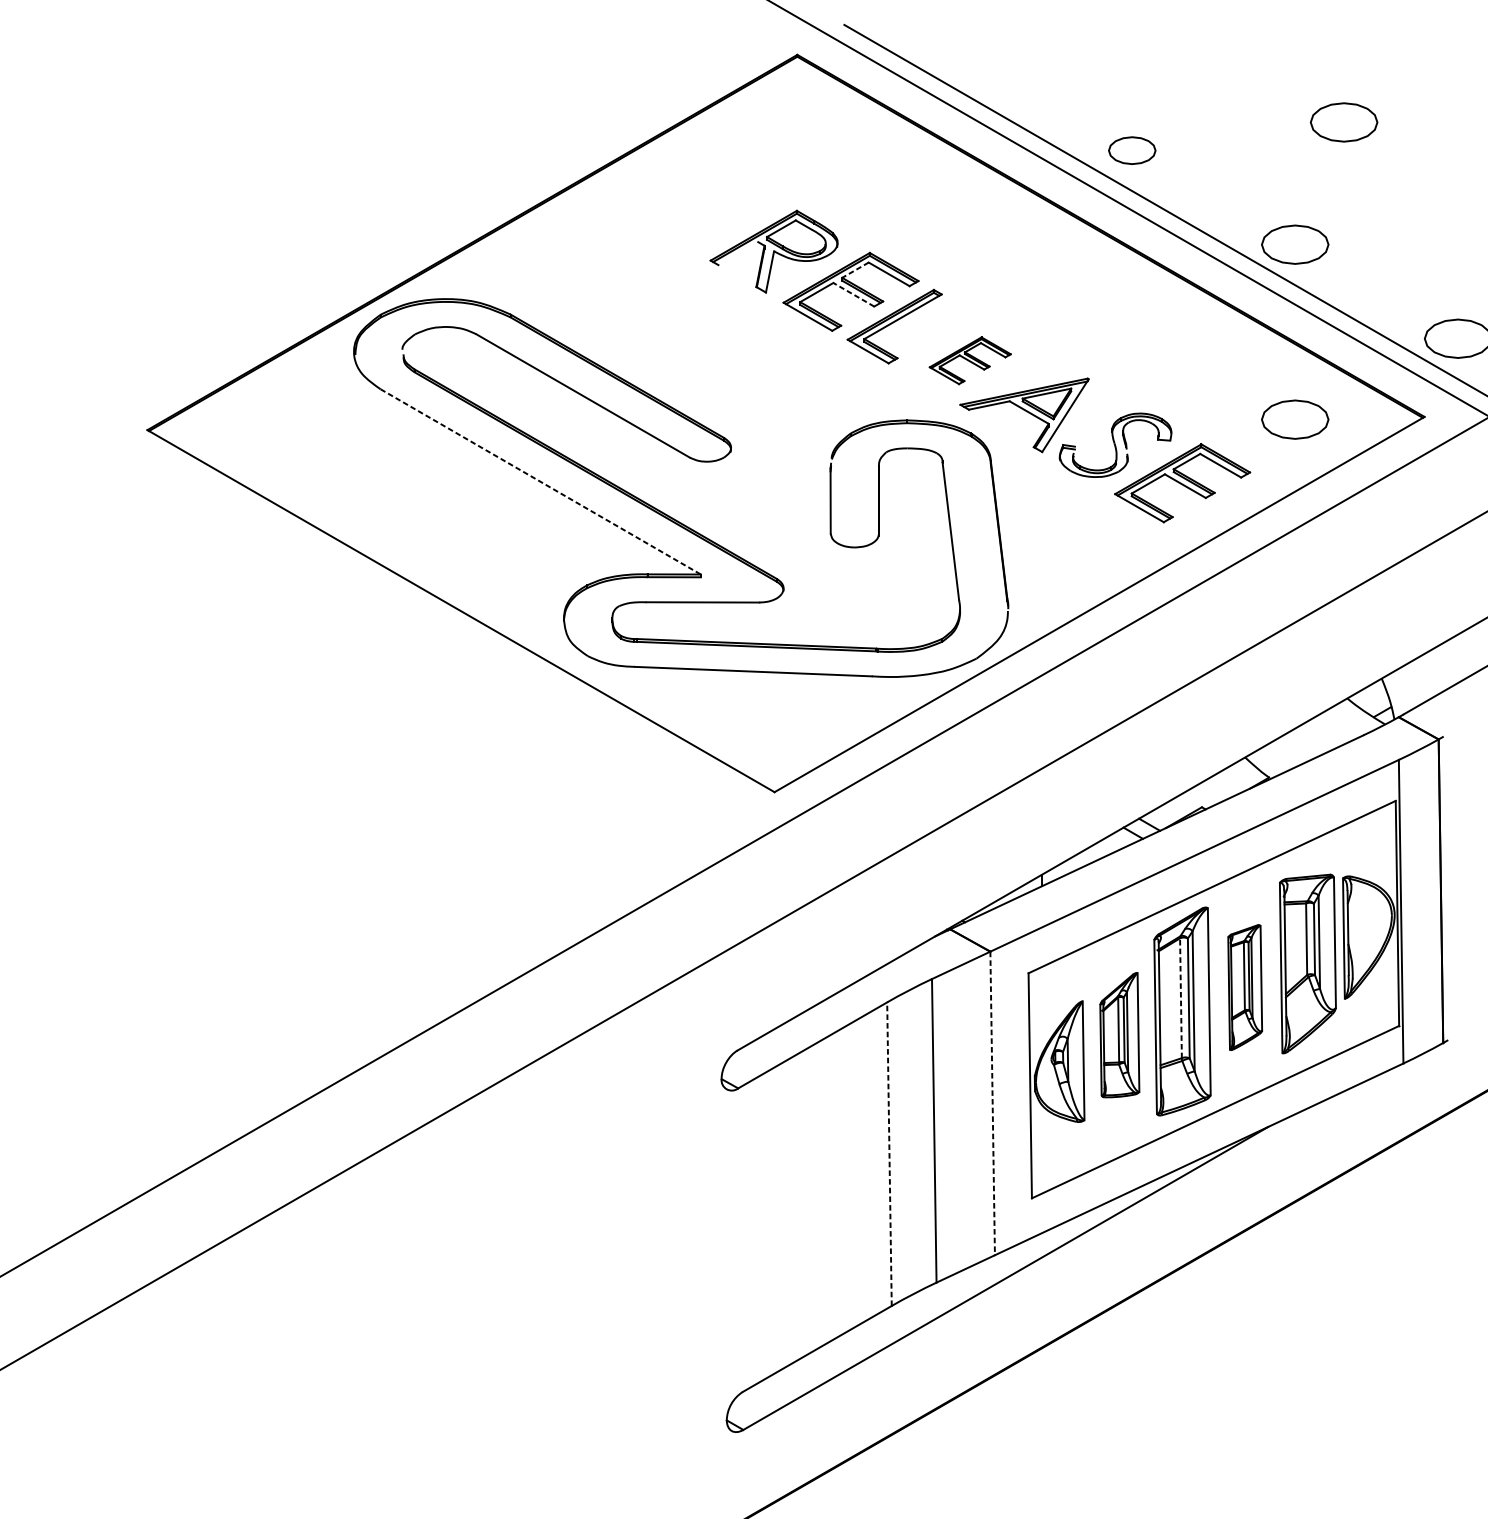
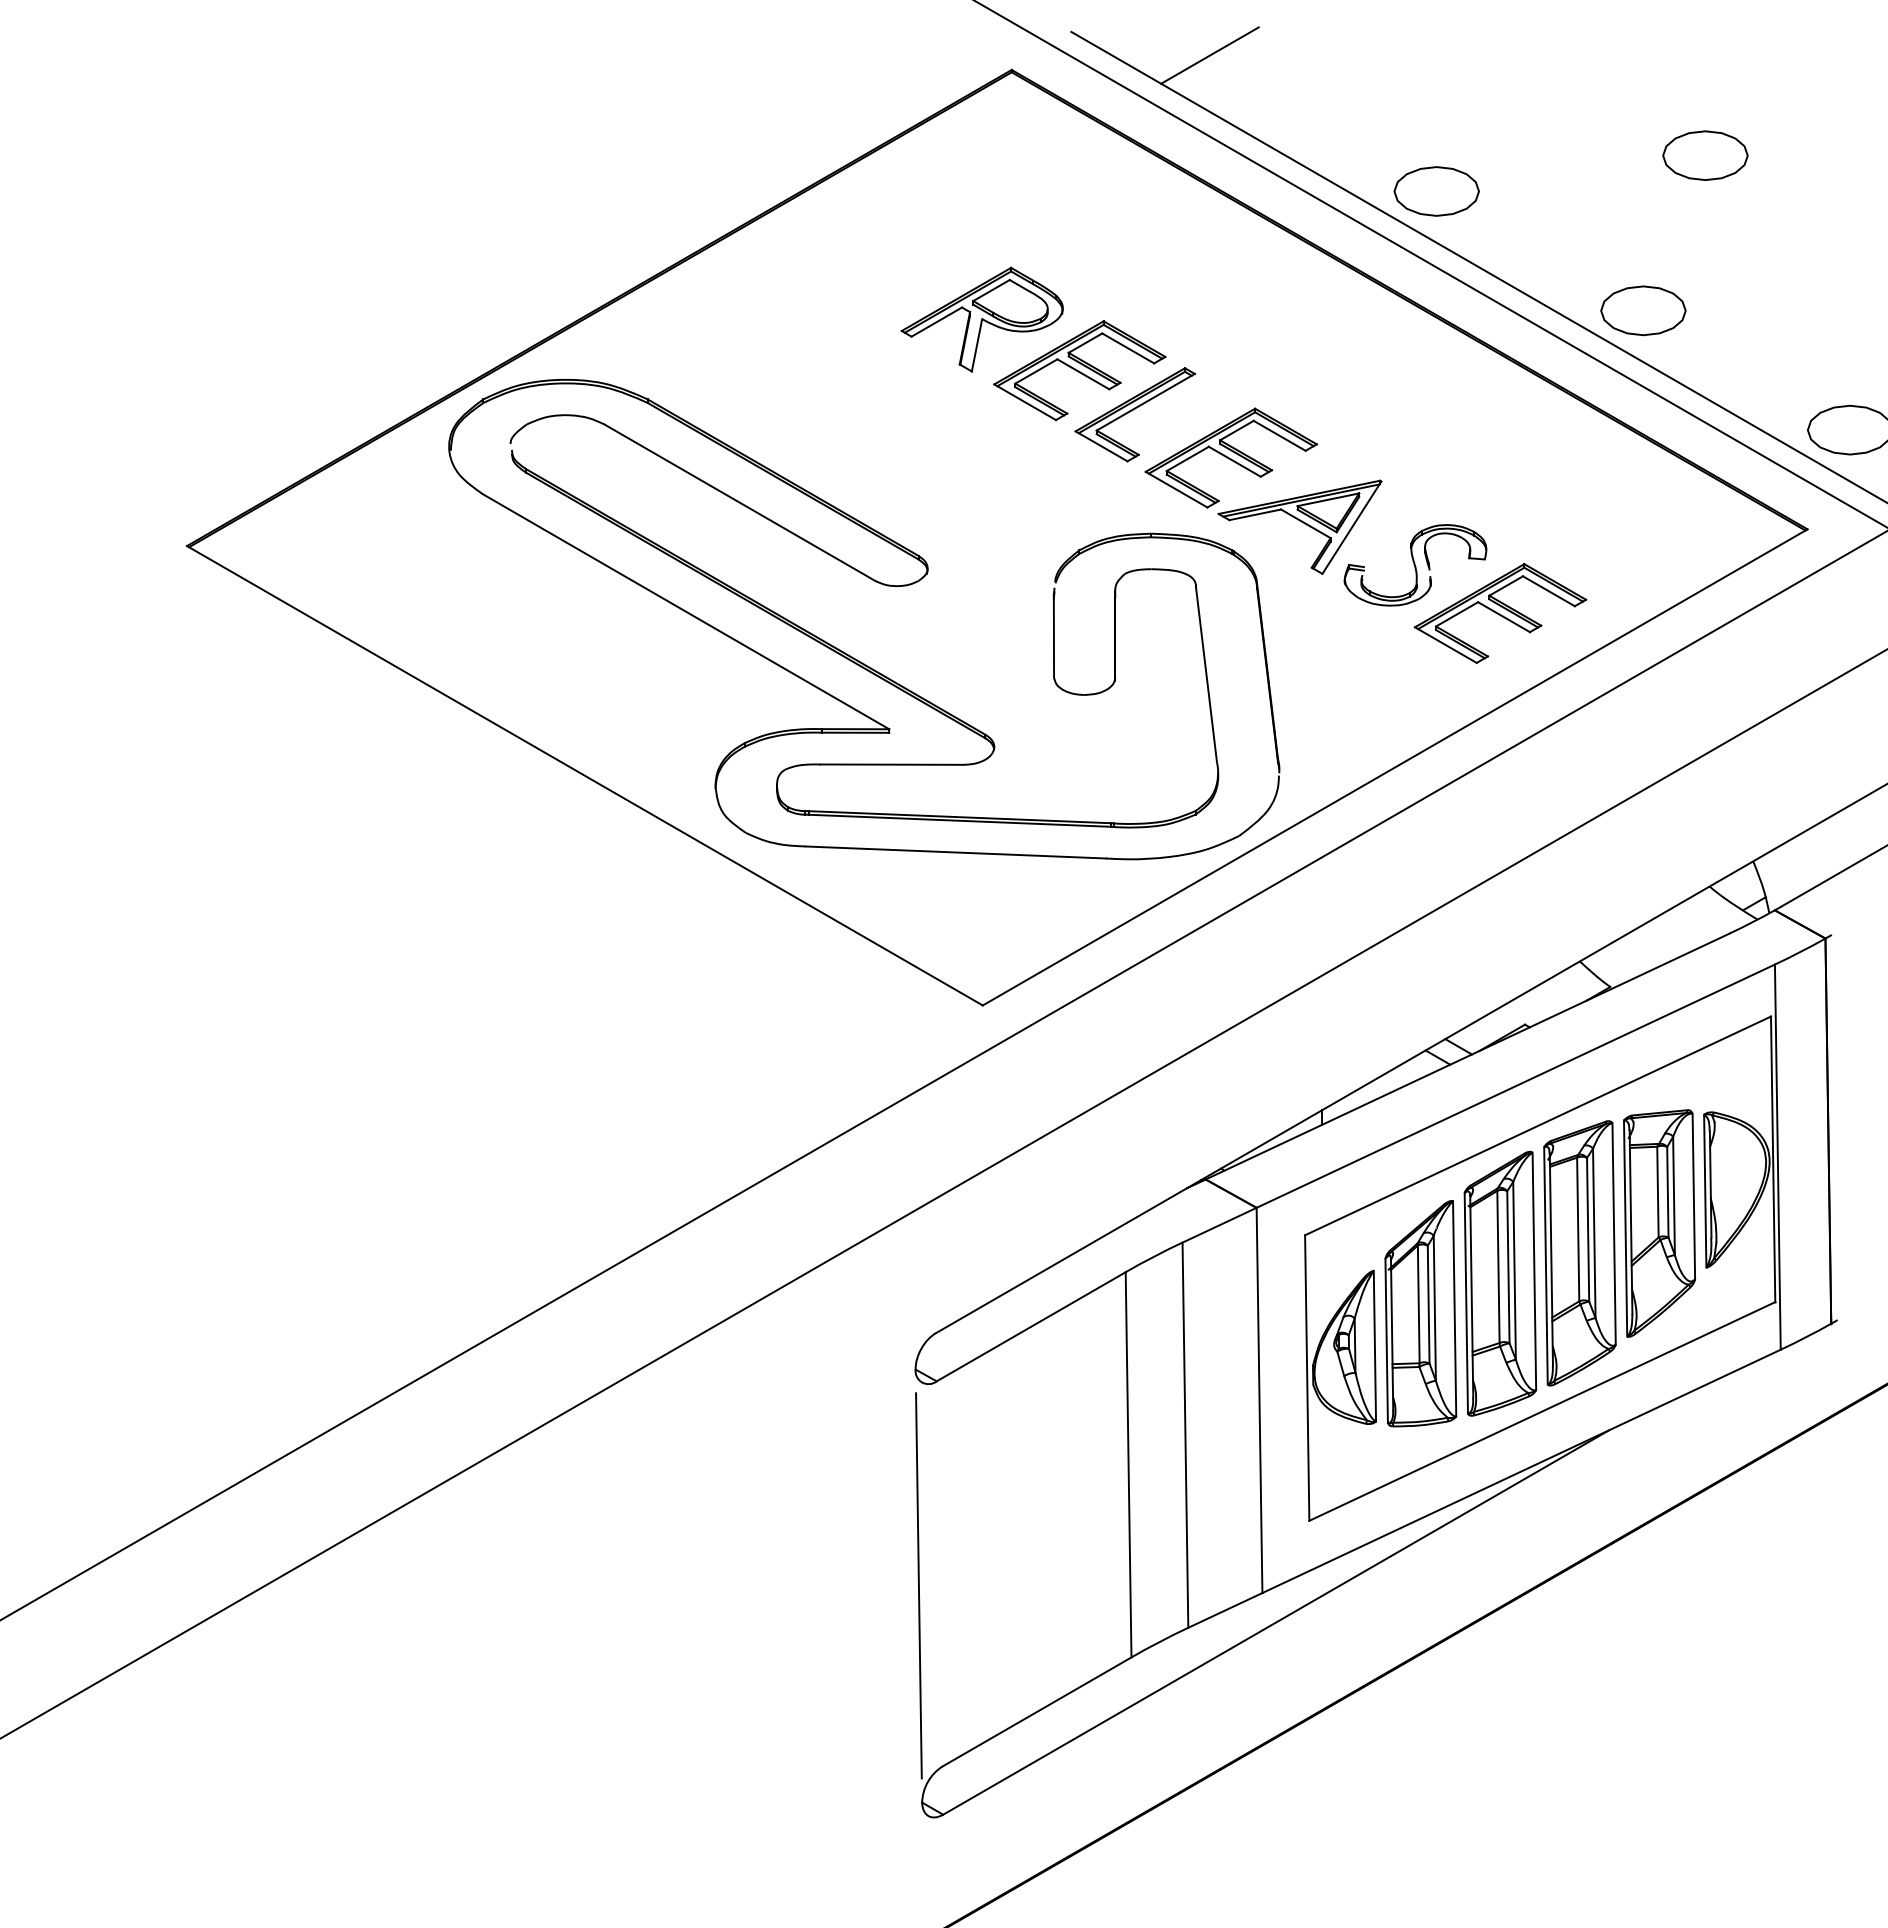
line: (953, 43) -> (1209, 55), added
part: (1132, 150) -> (1436, 191), size x1.43
line: (738, 253) -> (936, 321), added
line: (855, 270) -> (1085, 343), dashed -> solid
line: (853, 294) -> (1083, 374), dashed -> solid
part: (969, 360) -> (1230, 457), size x1.67
part: (1295, 419) -> (1643, 532), removed
line: (541, 481) -> (686, 611), dashed -> solid
part: (1244, 987) -> (1579, 1253), size x1.67
line: (1181, 997) -> (1498, 1266), dashed -> solid
part: (1119, 1034) -> (1420, 1313), size x1.43
line: (992, 1103) -> (1259, 1400), dashed -> solid
line: (889, 1153) -> (1128, 1464), dashed -> solid
line: (723, 1249) -> (918, 1585), added

